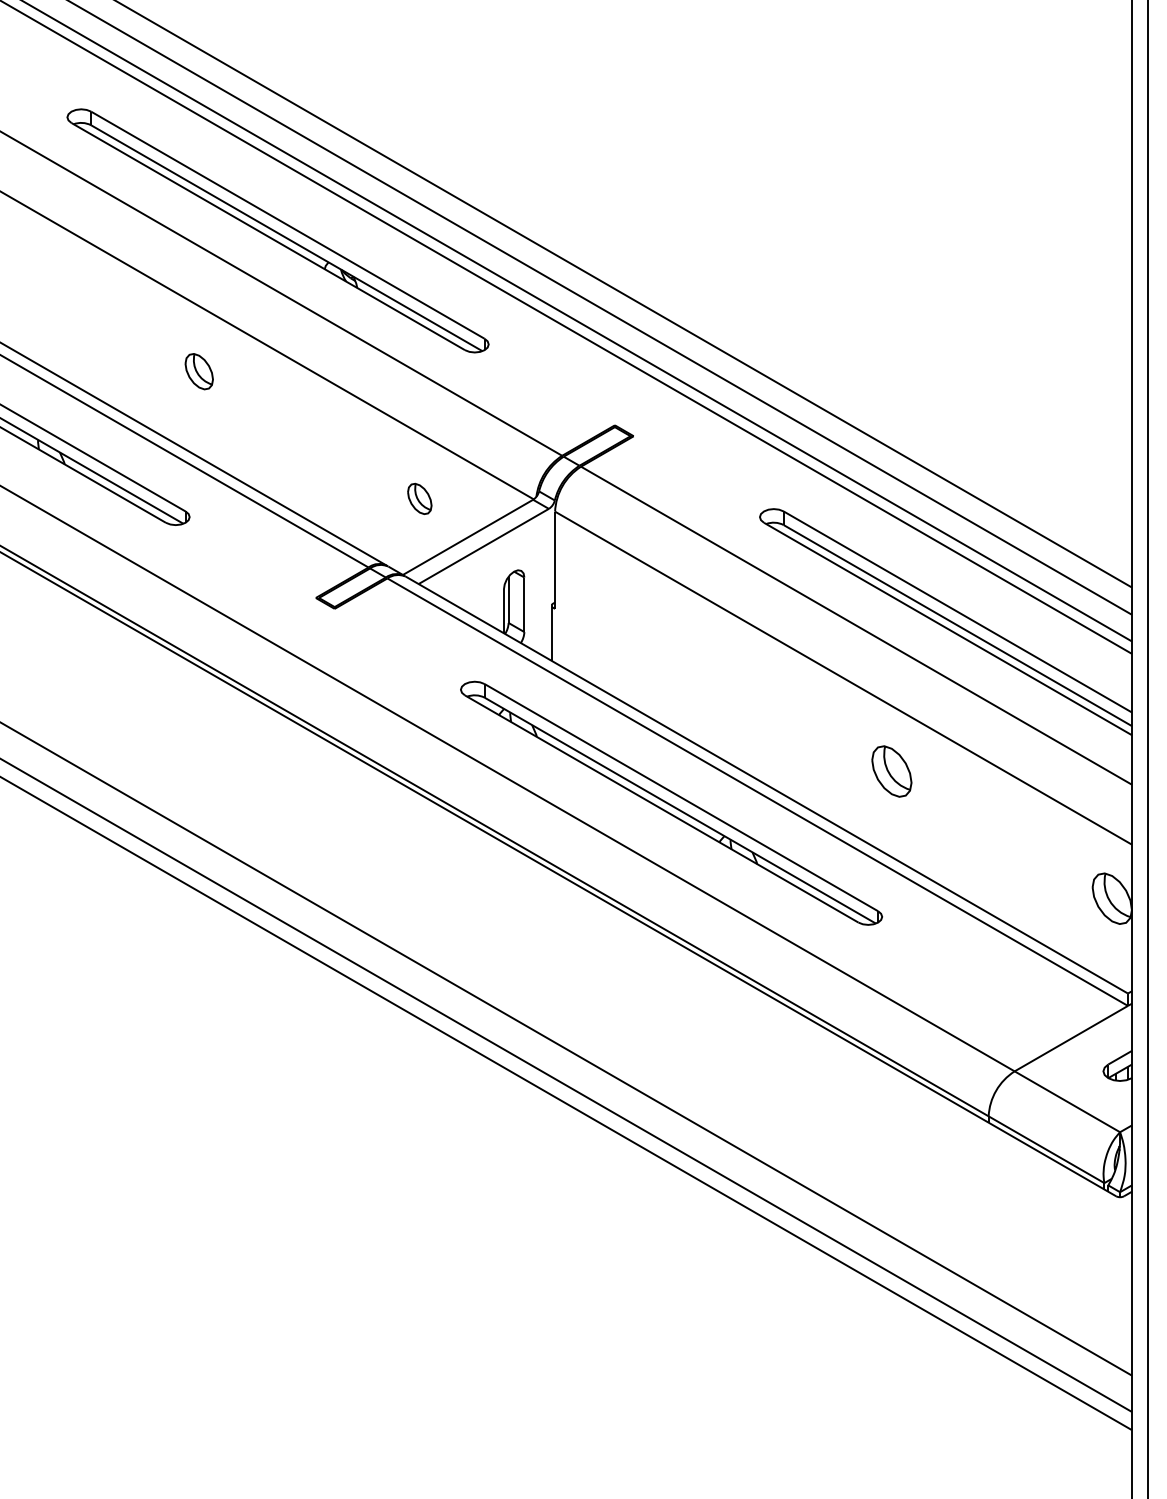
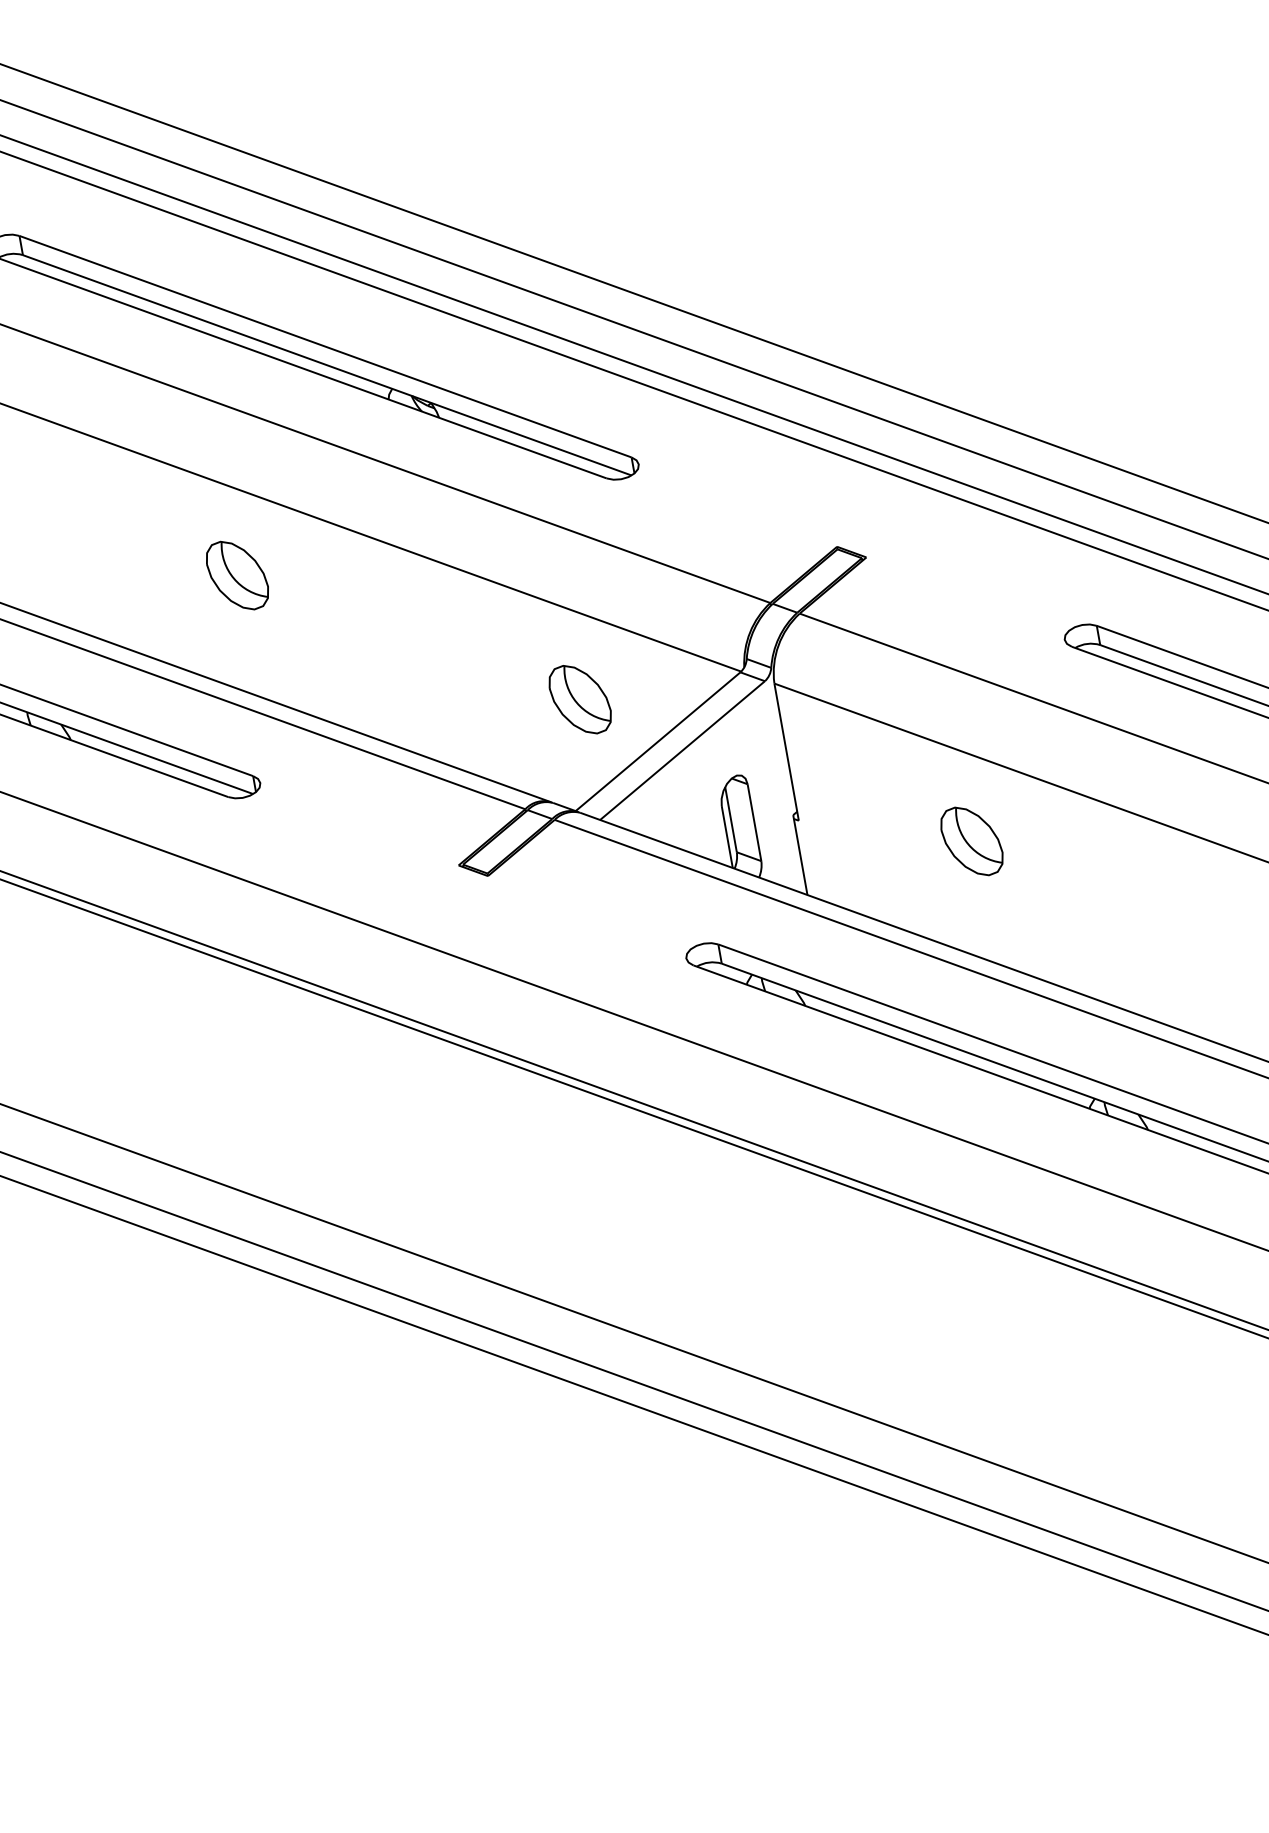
part: (198, 371) -> (236, 575), size x1.43
part: (419, 498) -> (579, 699), size x1.67
part: (671, 644) -> (971, 841), added

